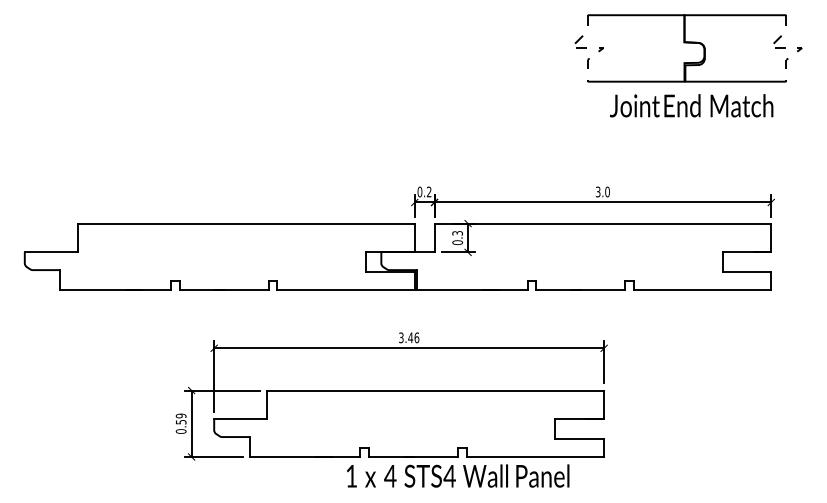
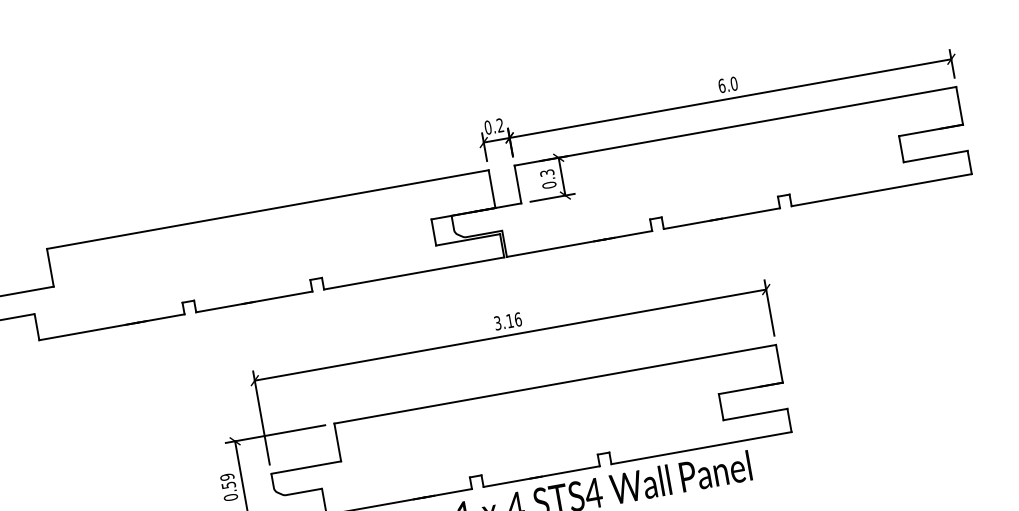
text: (597, 191) -> (720, 85), 3.0 -> 6.0
text: (410, 337) -> (509, 320), 3.46 -> 3.16

